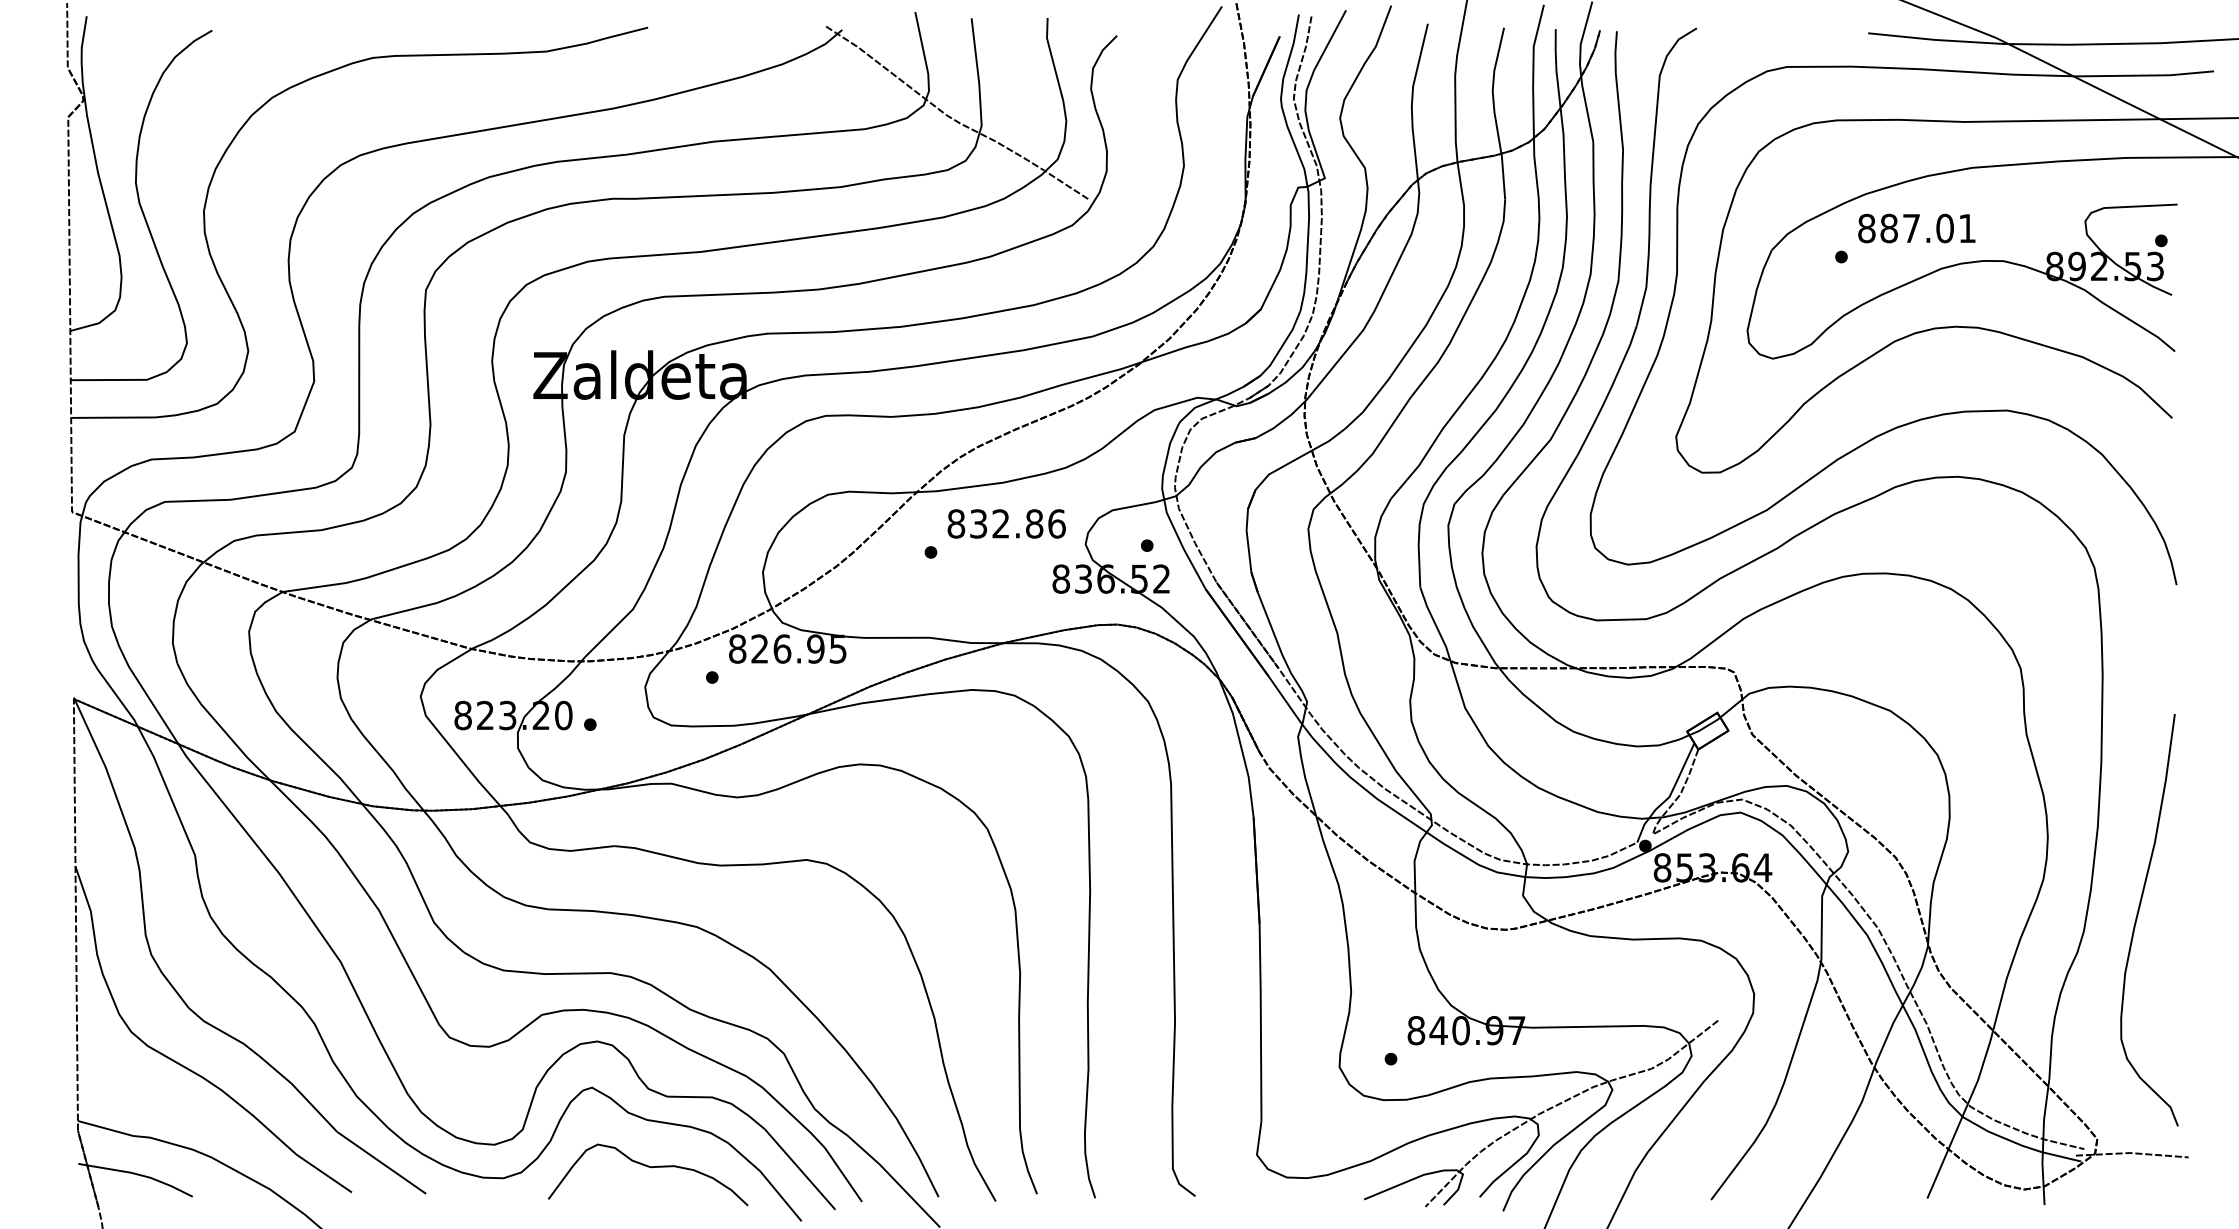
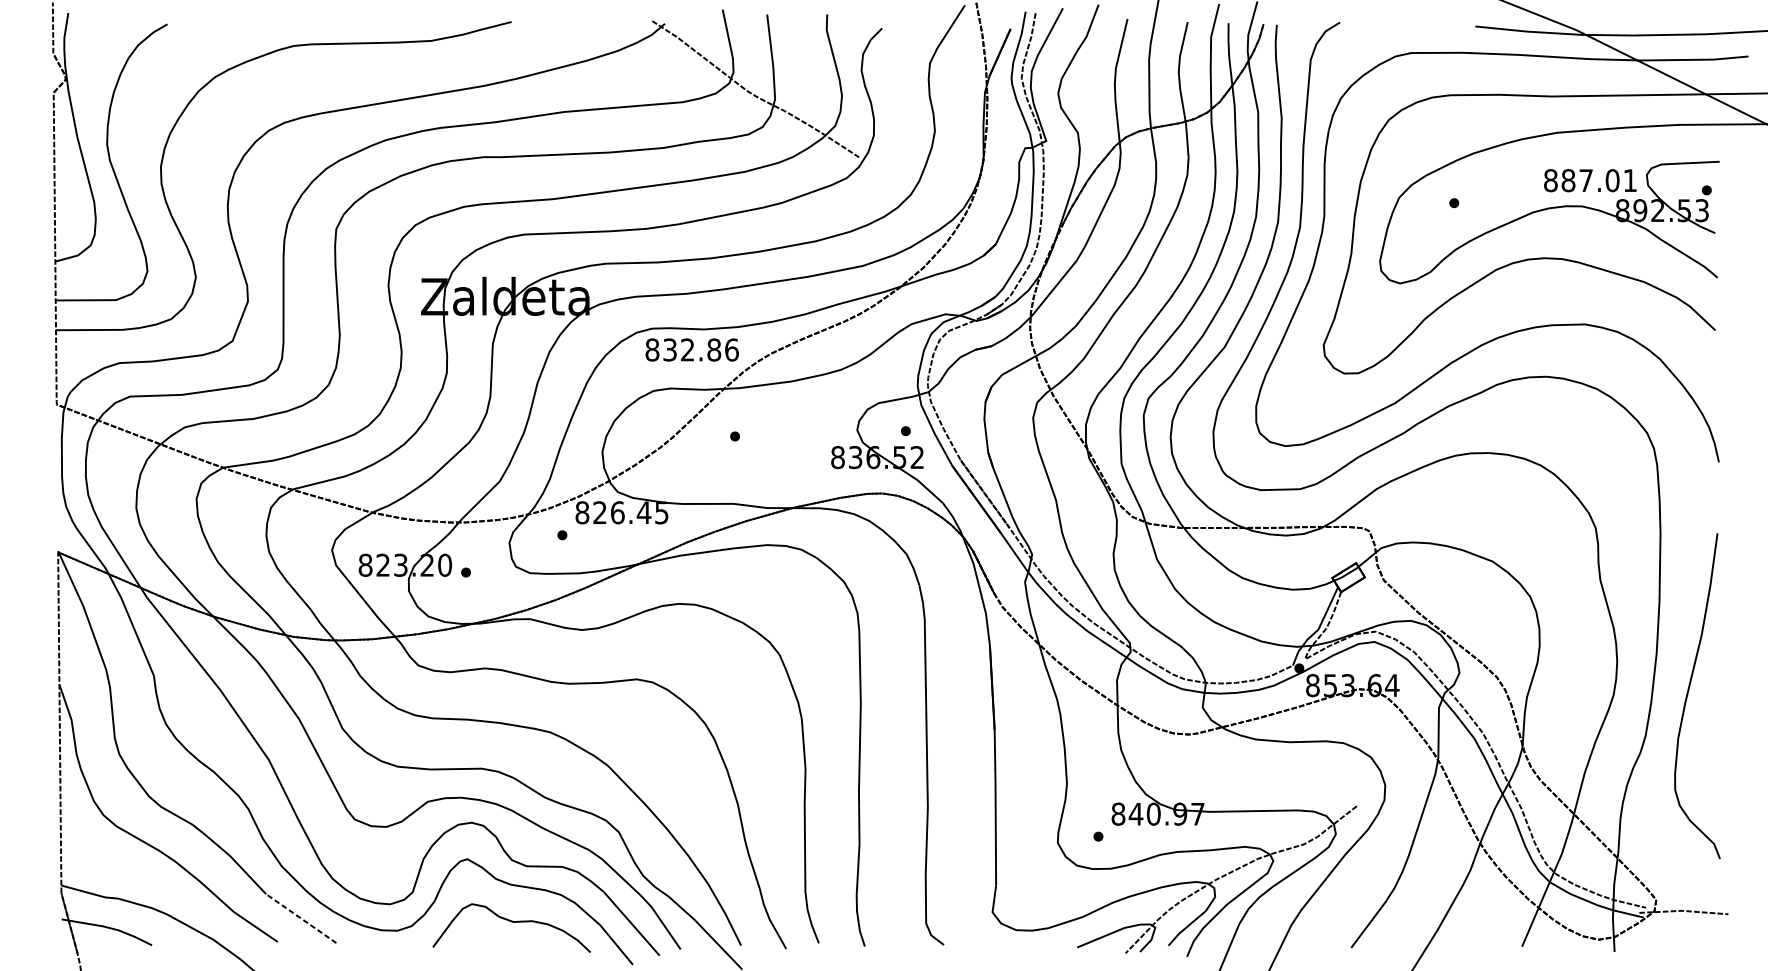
text: (1916, 228) -> (1590, 180), moved
text: (1006, 523) -> (692, 349), moved
text: (815, 648) -> (643, 512), 826.95 -> 826.45
curve: (2137, 919) -> (1688, 695), moved
line: (381, 1162) -> (301, 918), solid -> dashed

